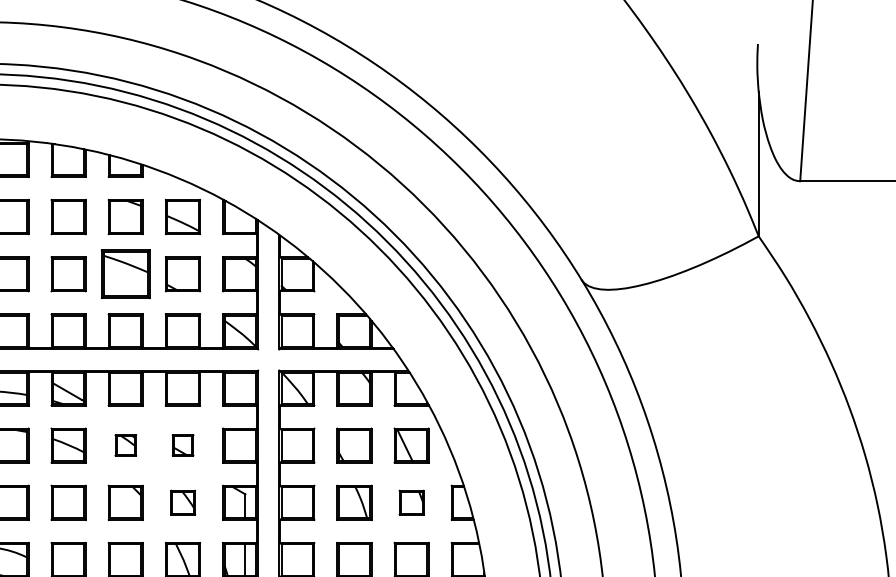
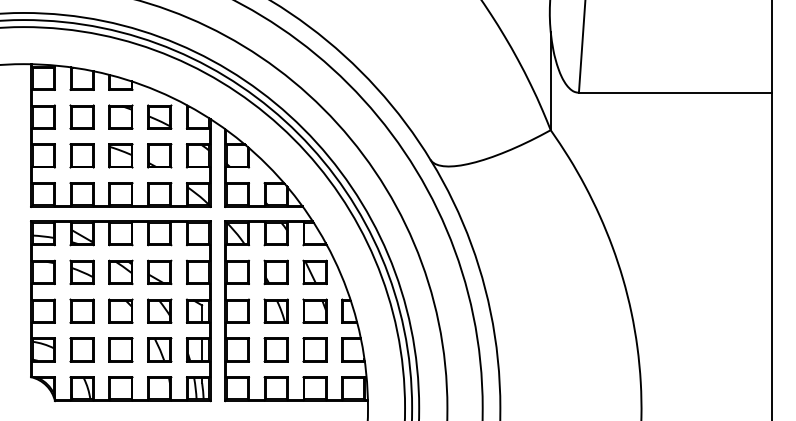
part: (125, 273) -> (120, 155), size x0.71
part: (125, 444) -> (120, 271), size x1.67
part: (182, 444) -> (159, 271), size x1.67
part: (182, 501) -> (159, 310), size x1.43
part: (410, 501) -> (314, 310), size x1.43

